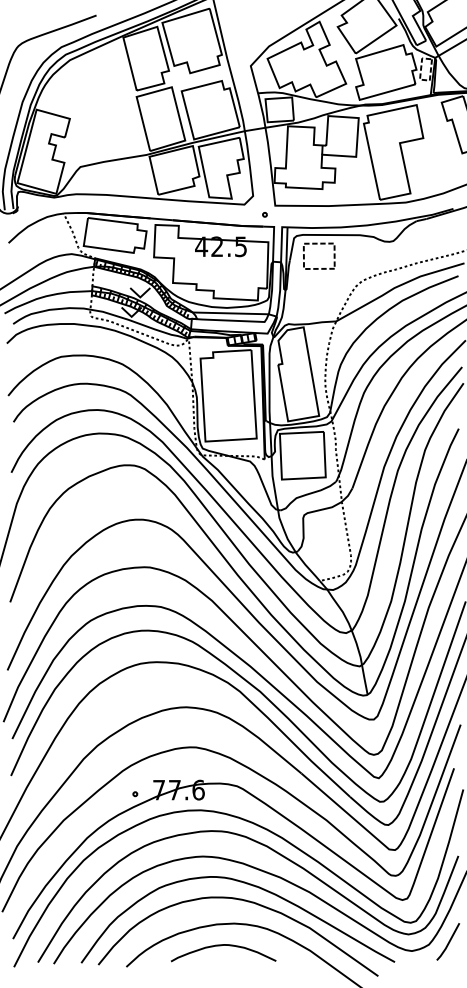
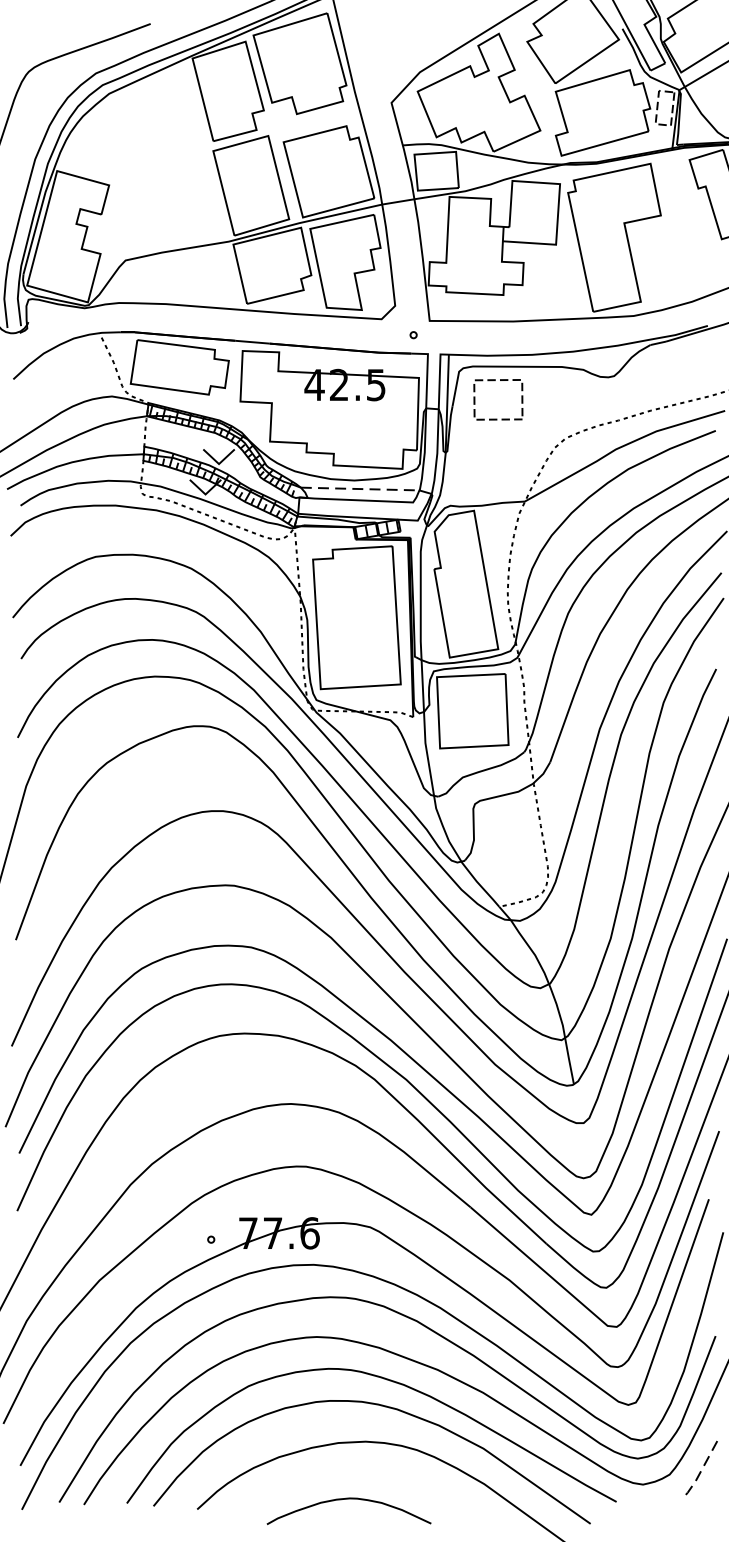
line: (230, 313) -> (359, 489), solid -> dashed
line: (448, 943) -> (700, 1472), solid -> dashed
curve: (221, 946) -> (345, 1500), moved

